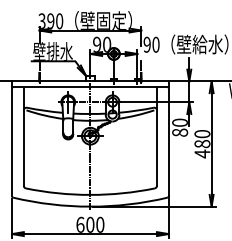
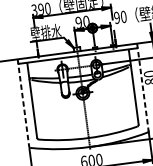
line: (12, 139) -> (23, 103), solid -> dashed
line: (168, 139) -> (142, 87), solid -> dashed

